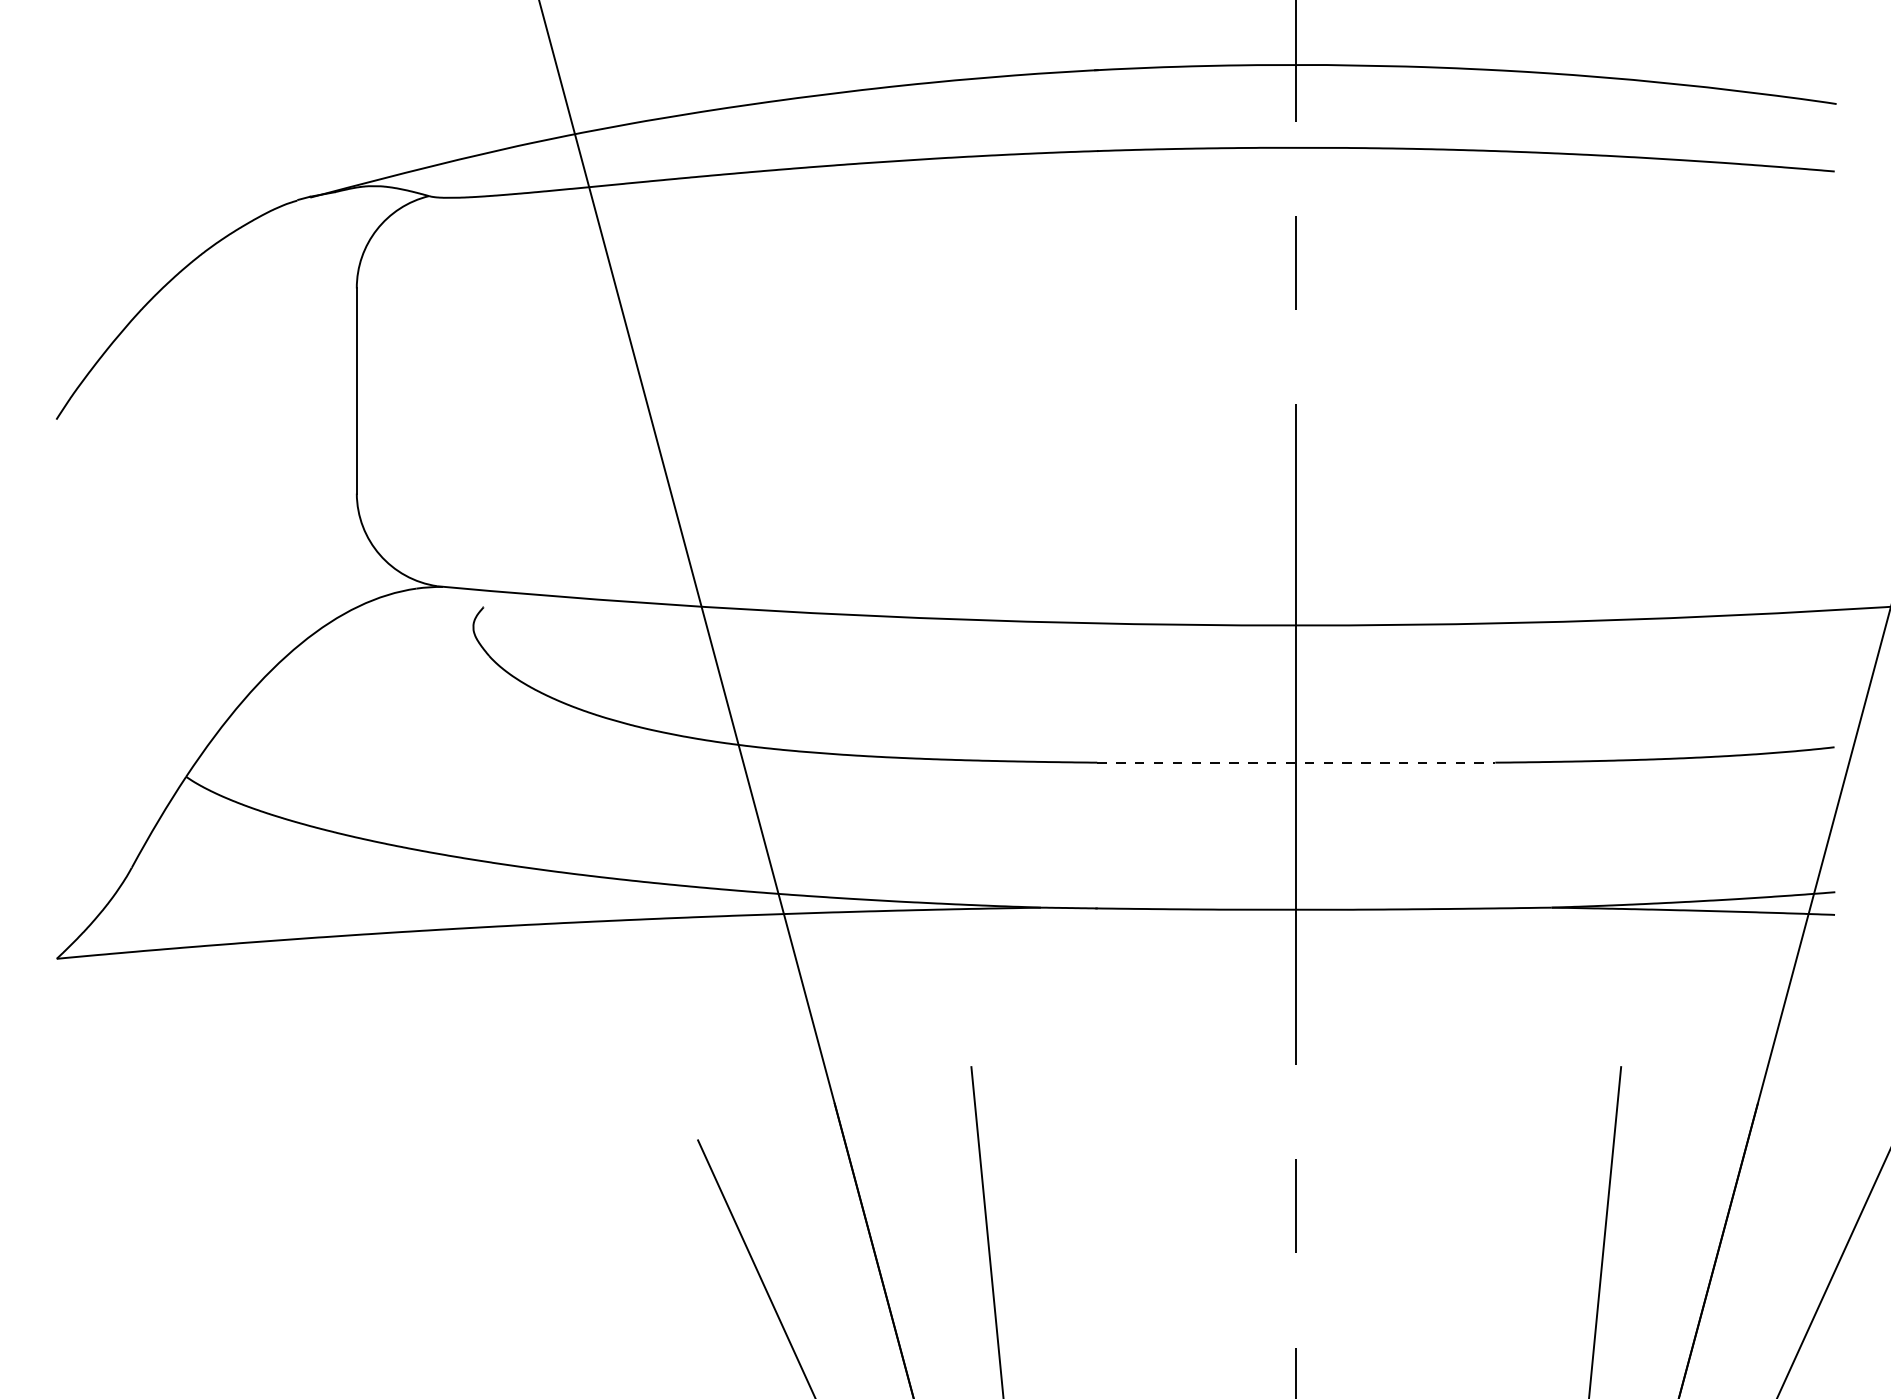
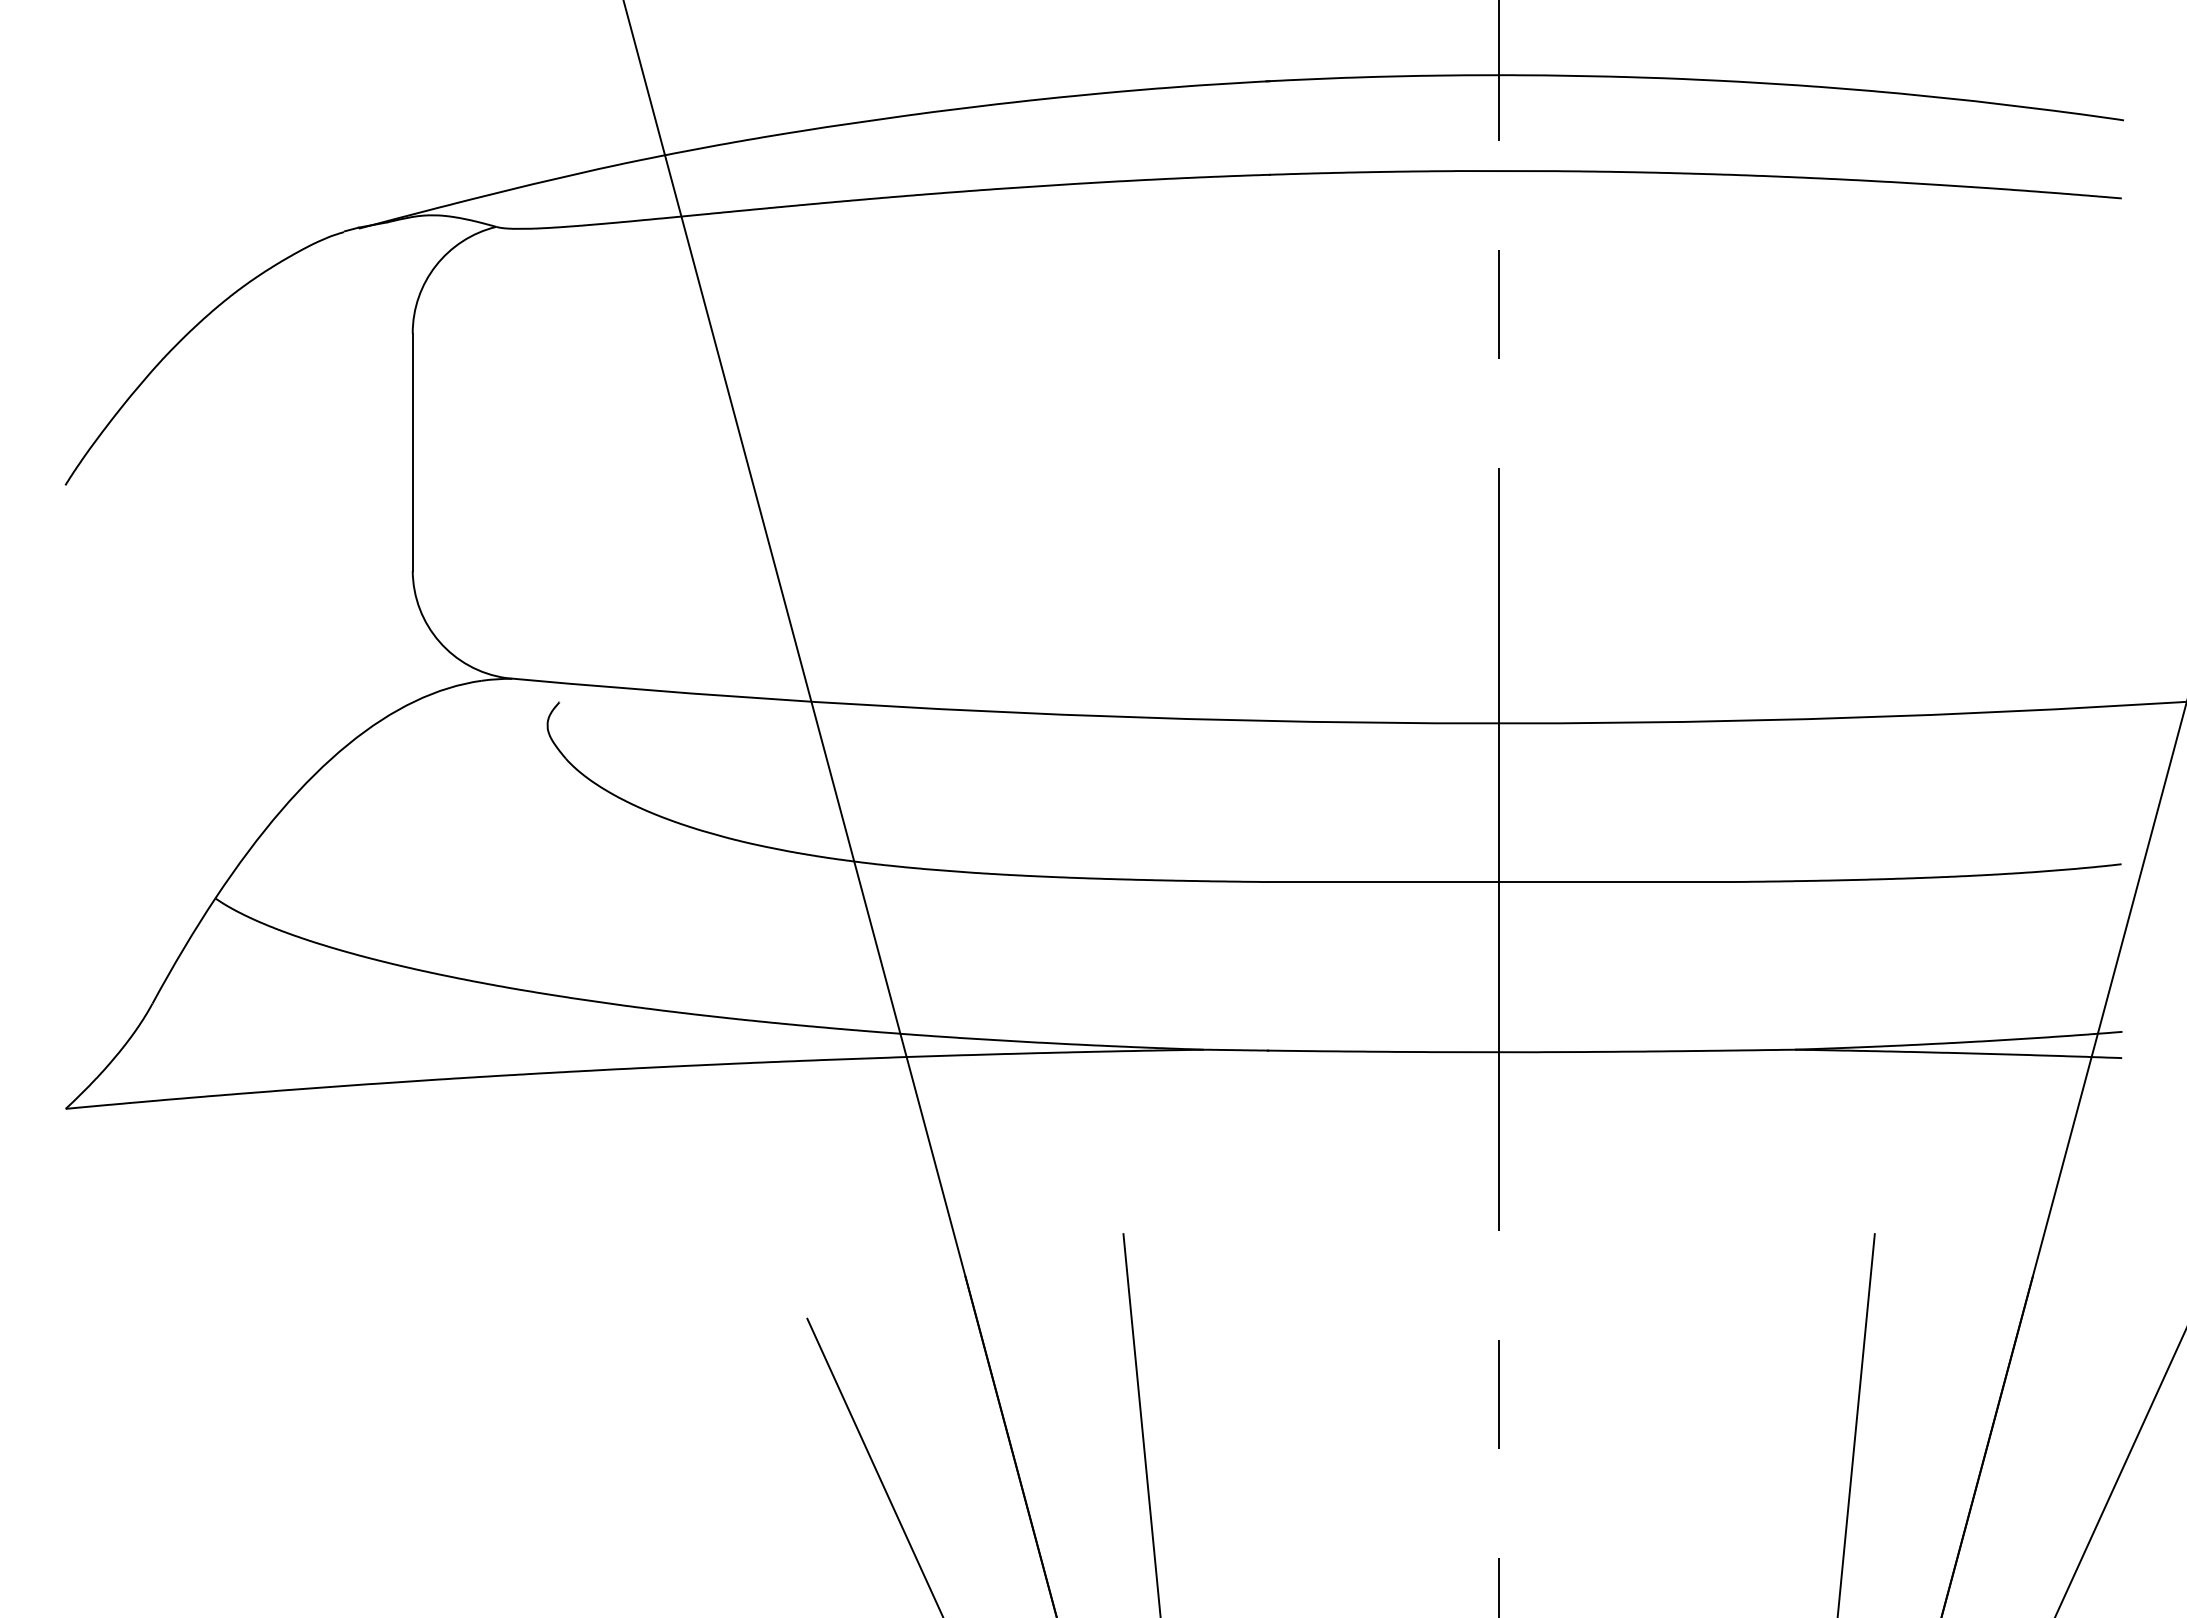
line: (1296, 762) -> (1499, 881), dashed -> solid

